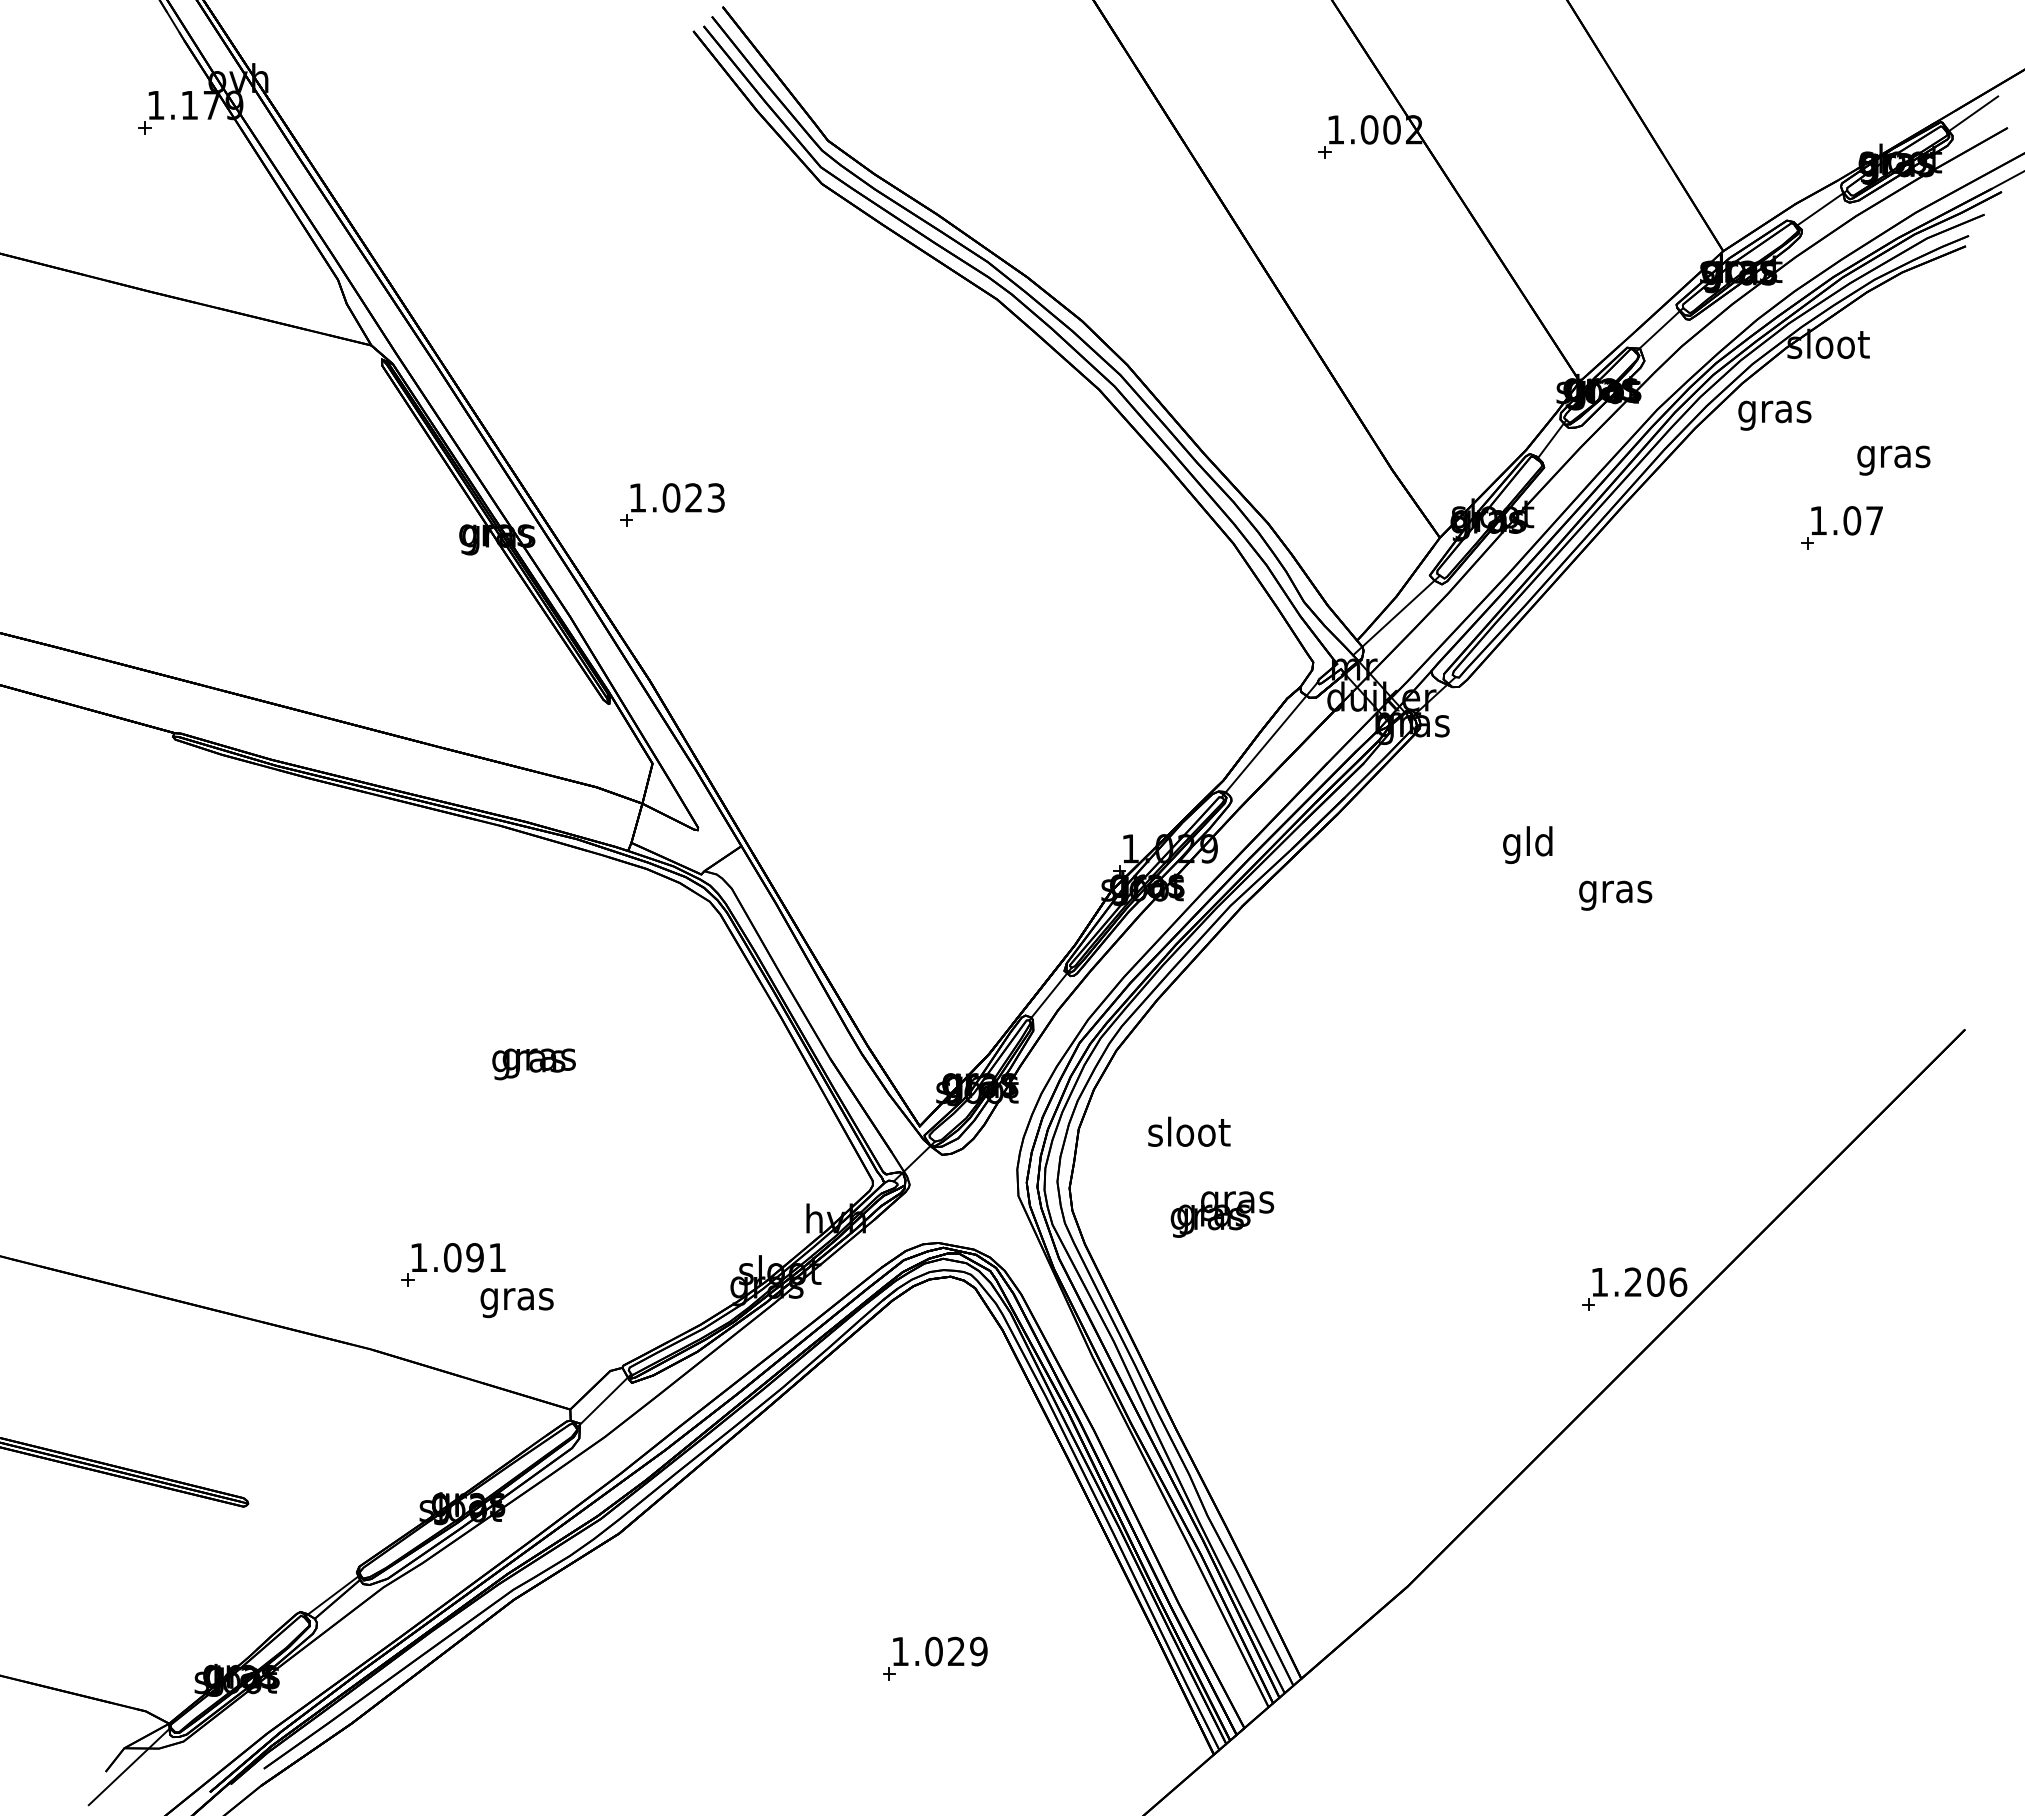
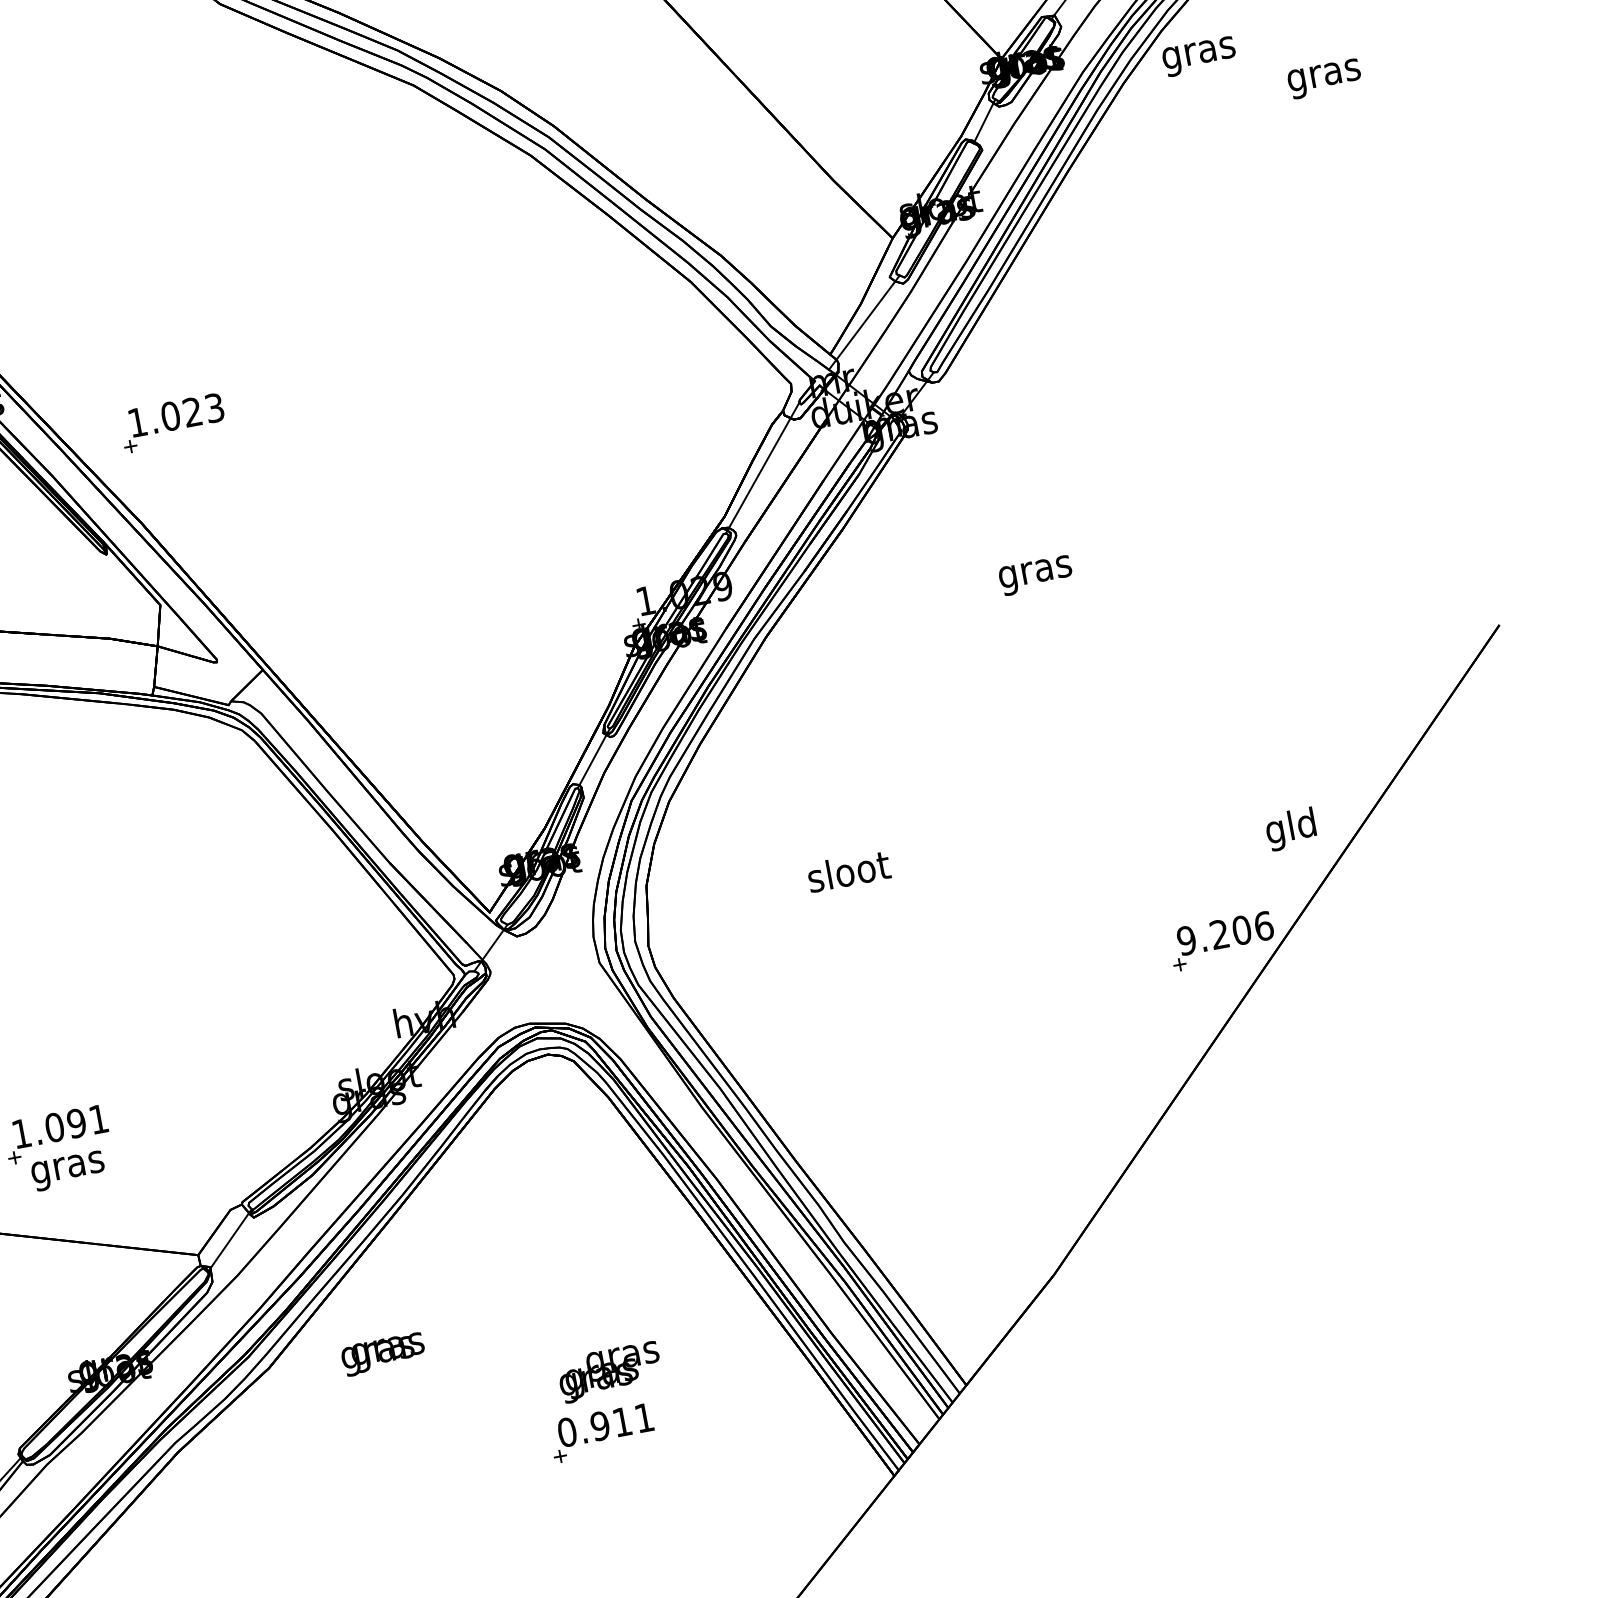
part: (672, 504) -> (172, 422), moved
part: (1841, 527) -> (1285, 154), removed
text: (1527, 844) -> (1290, 828), moved
text: (1615, 895) -> (1035, 575), moved
text: (533, 1064) -> (382, 1354), moved
text: (1189, 1131) -> (848, 870), moved
text: (1222, 1214) -> (610, 1372), moved
text: (1599, 1281) -> (1186, 939), 1.206 -> 9.206
text: (516, 1303) -> (67, 1171), moved
text: (939, 1651) -> (605, 1425), 1.029 -> 0.911

